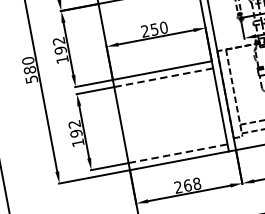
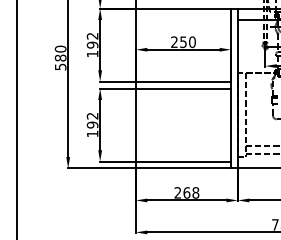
line: (163, 77) -> (183, 88), dashed -> solid
line: (178, 153) -> (183, 161), dashed -> solid

